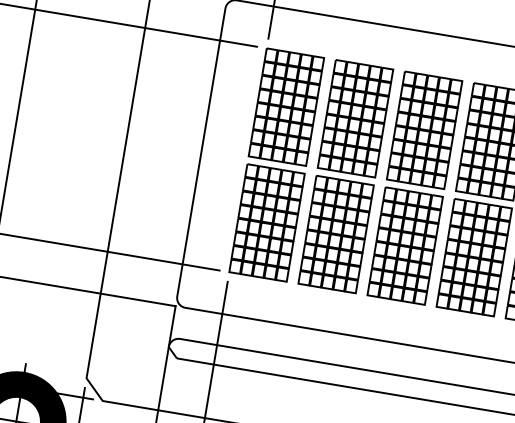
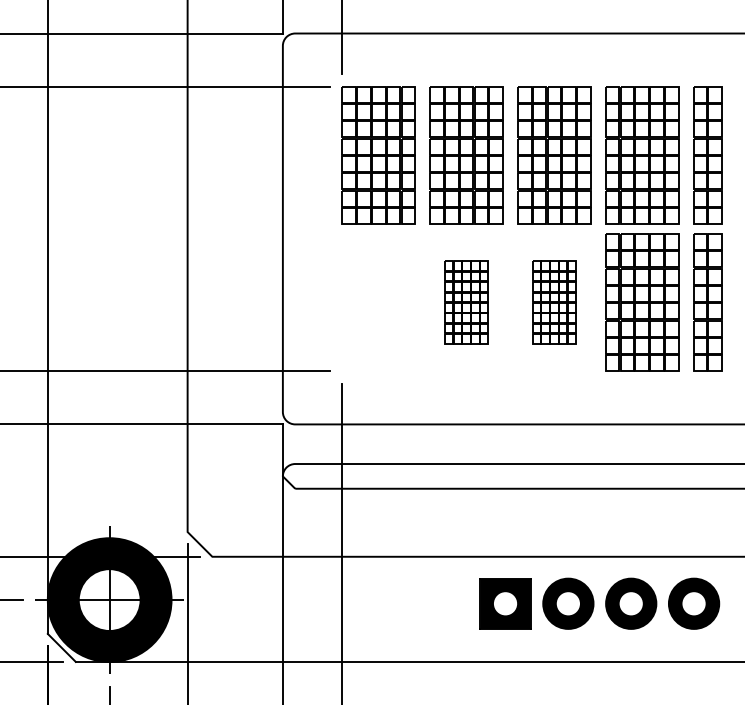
part: (266, 222) -> (378, 302), removed
part: (336, 234) -> (466, 302), size x0.6
part: (405, 246) -> (554, 302), size x0.6

